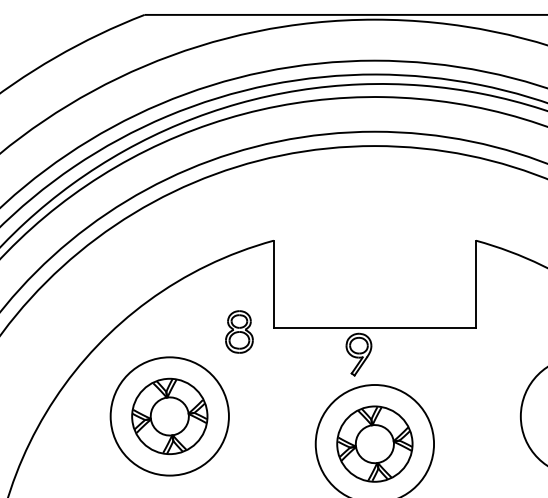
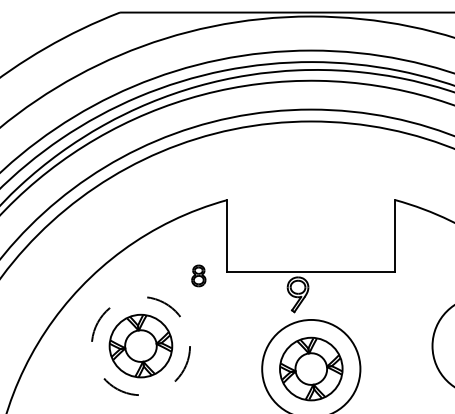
part: (239, 331) -> (198, 275), size x0.6
circle: (169, 416) -> (140, 346), solid -> dashed

